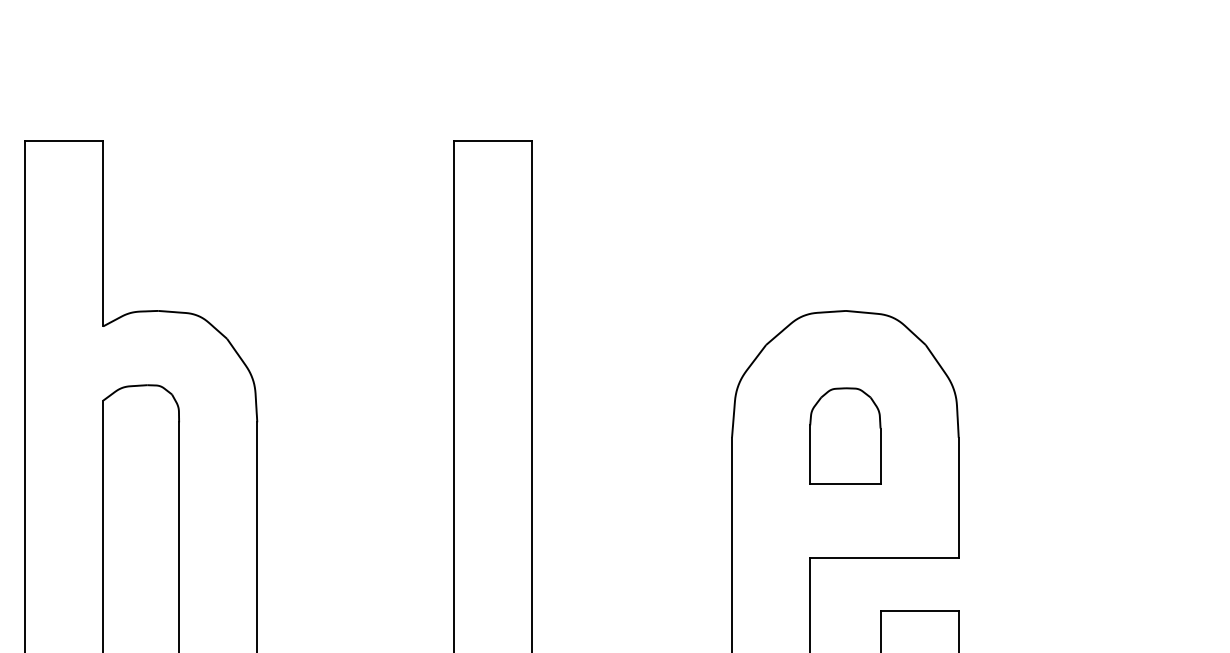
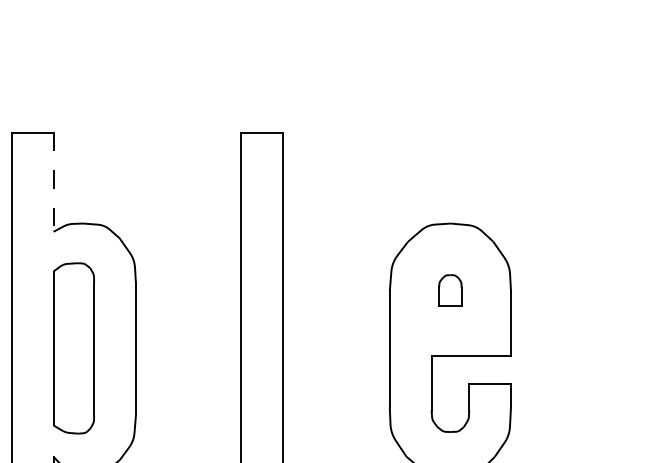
line: (103, 234) -> (53, 182), solid -> dashed
part: (845, 436) -> (450, 290), size x0.6

